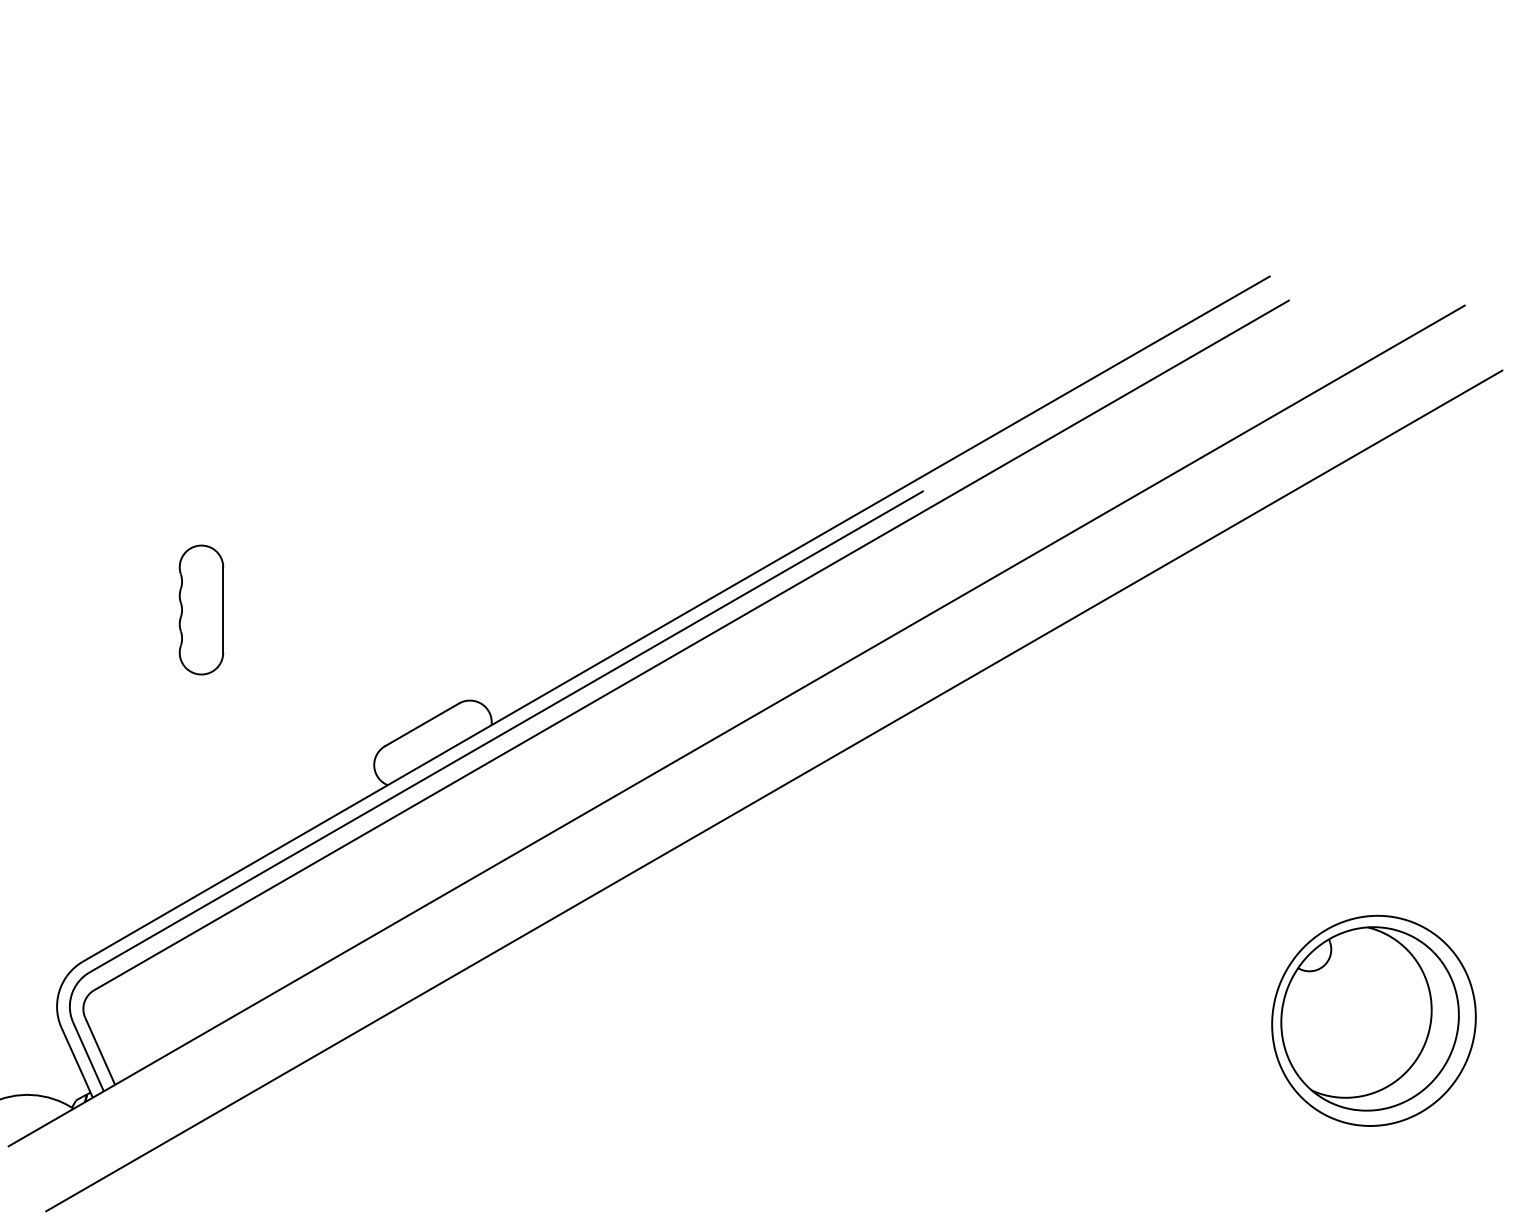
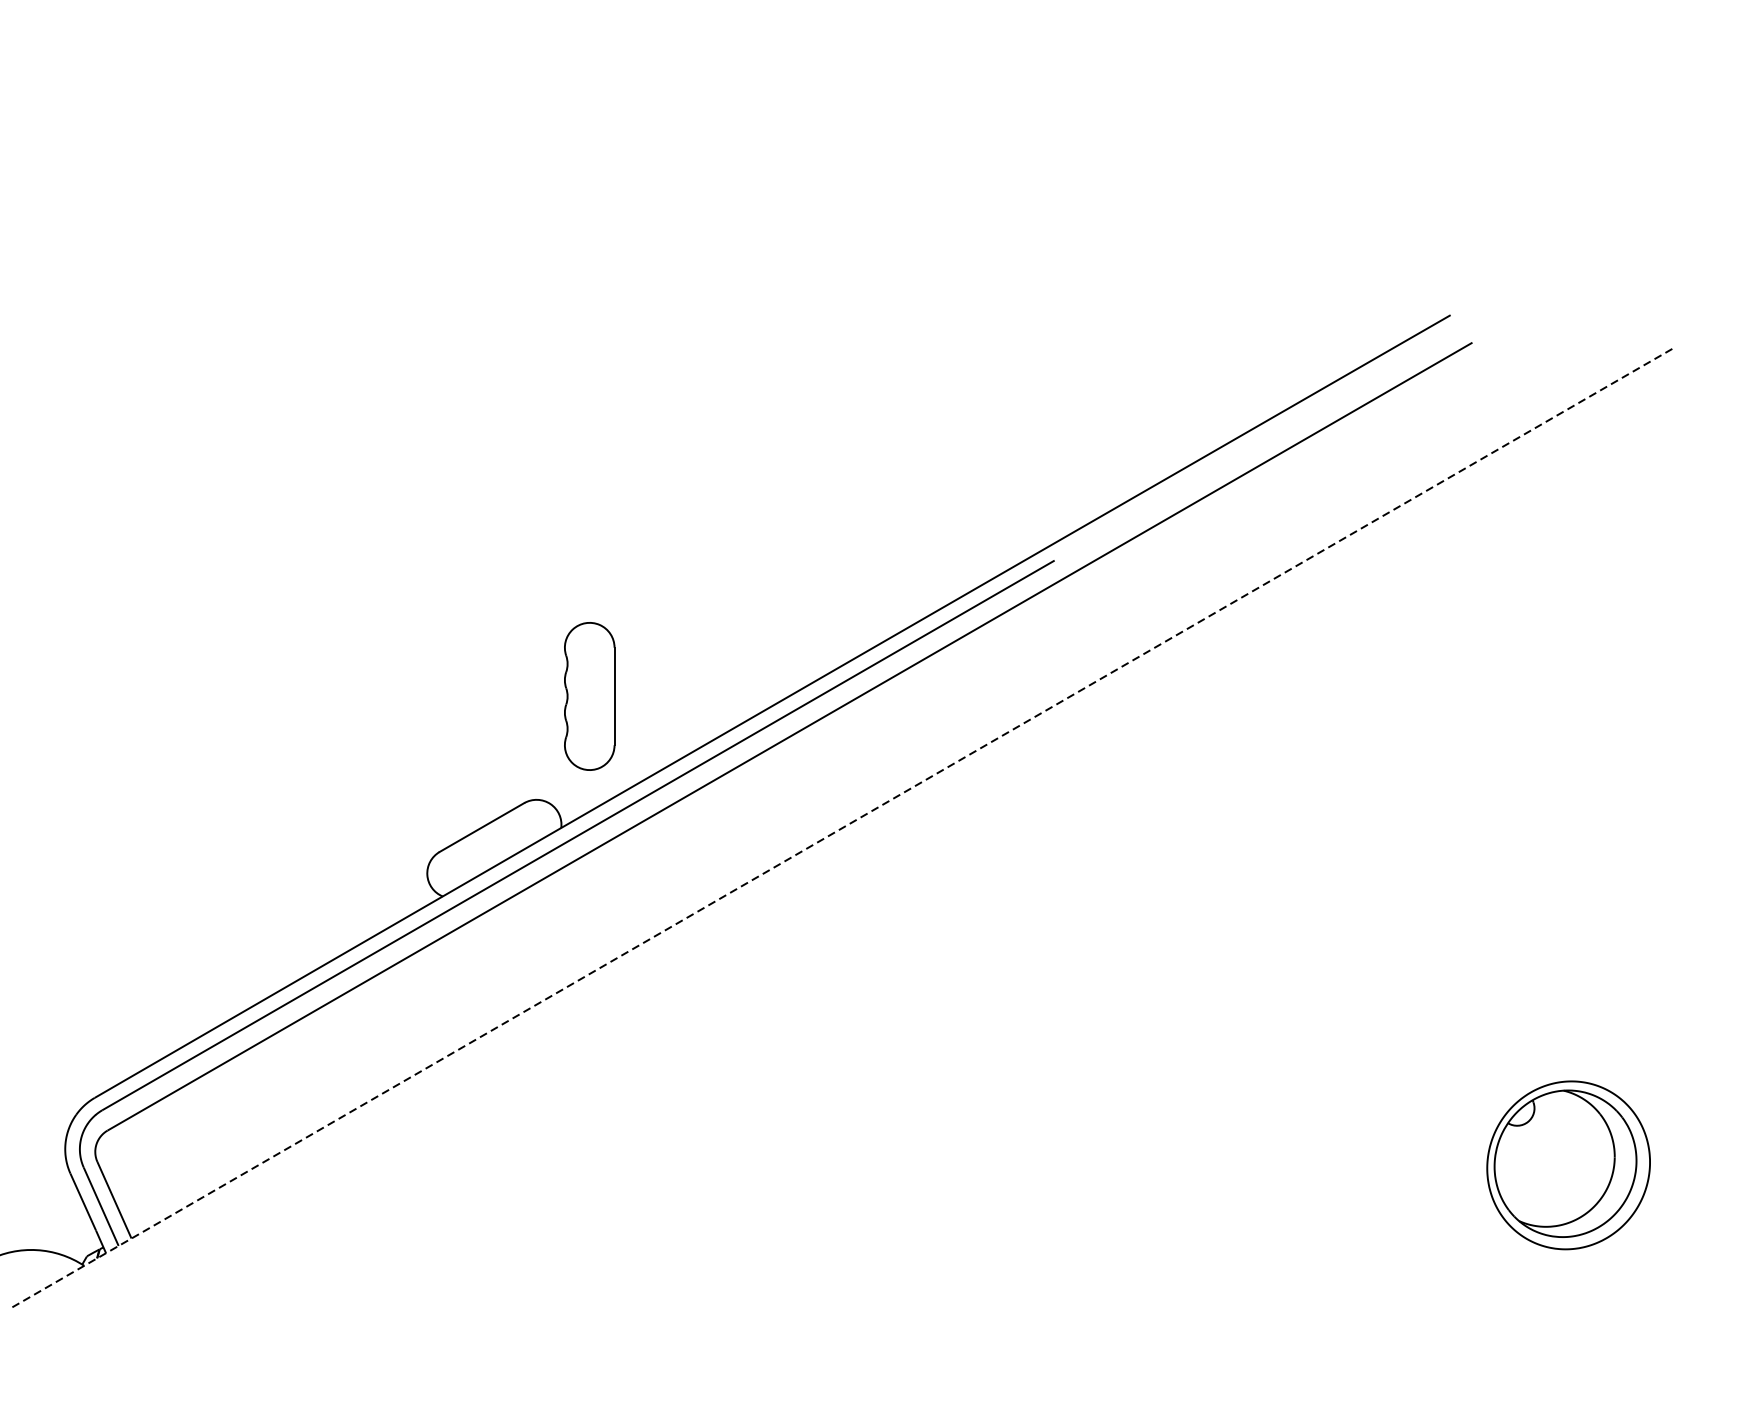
part: (201, 609) -> (589, 695), moved
line: (736, 725) -> (840, 828), solid -> dashed
line: (774, 790) -> (884, 902), removed
part: (1373, 1020) -> (1568, 1165), size x0.7

